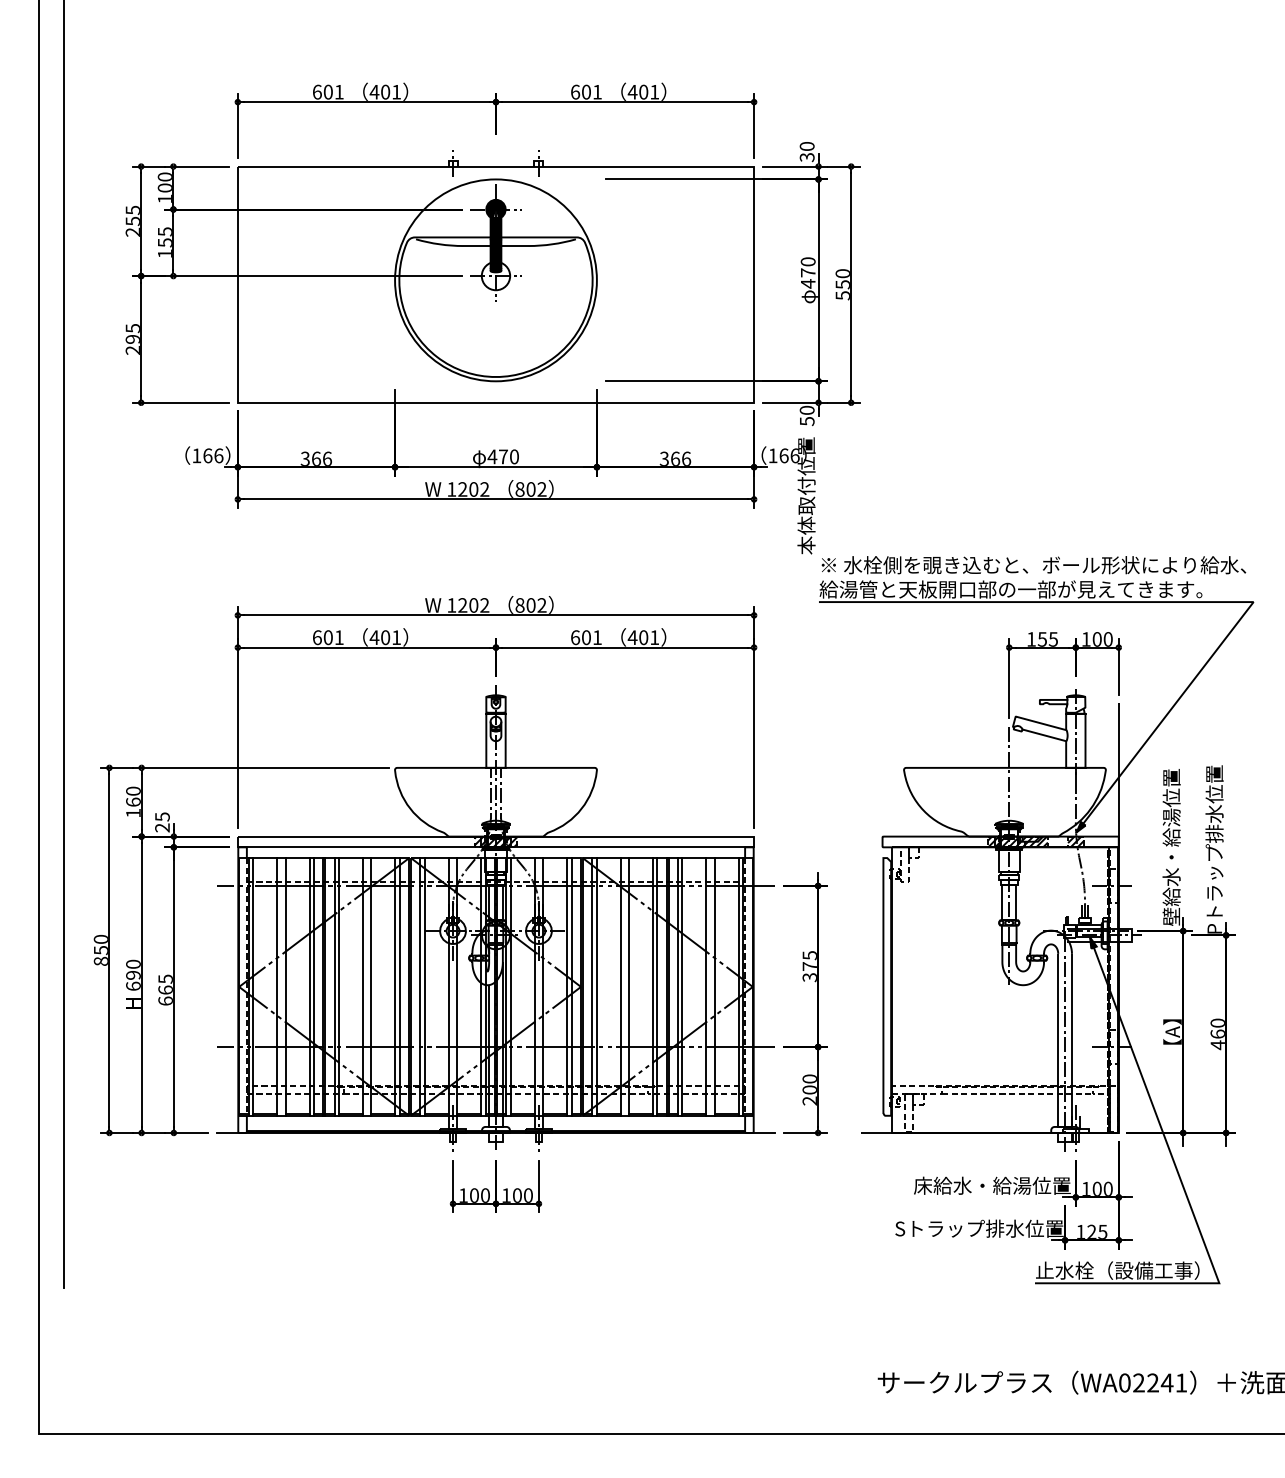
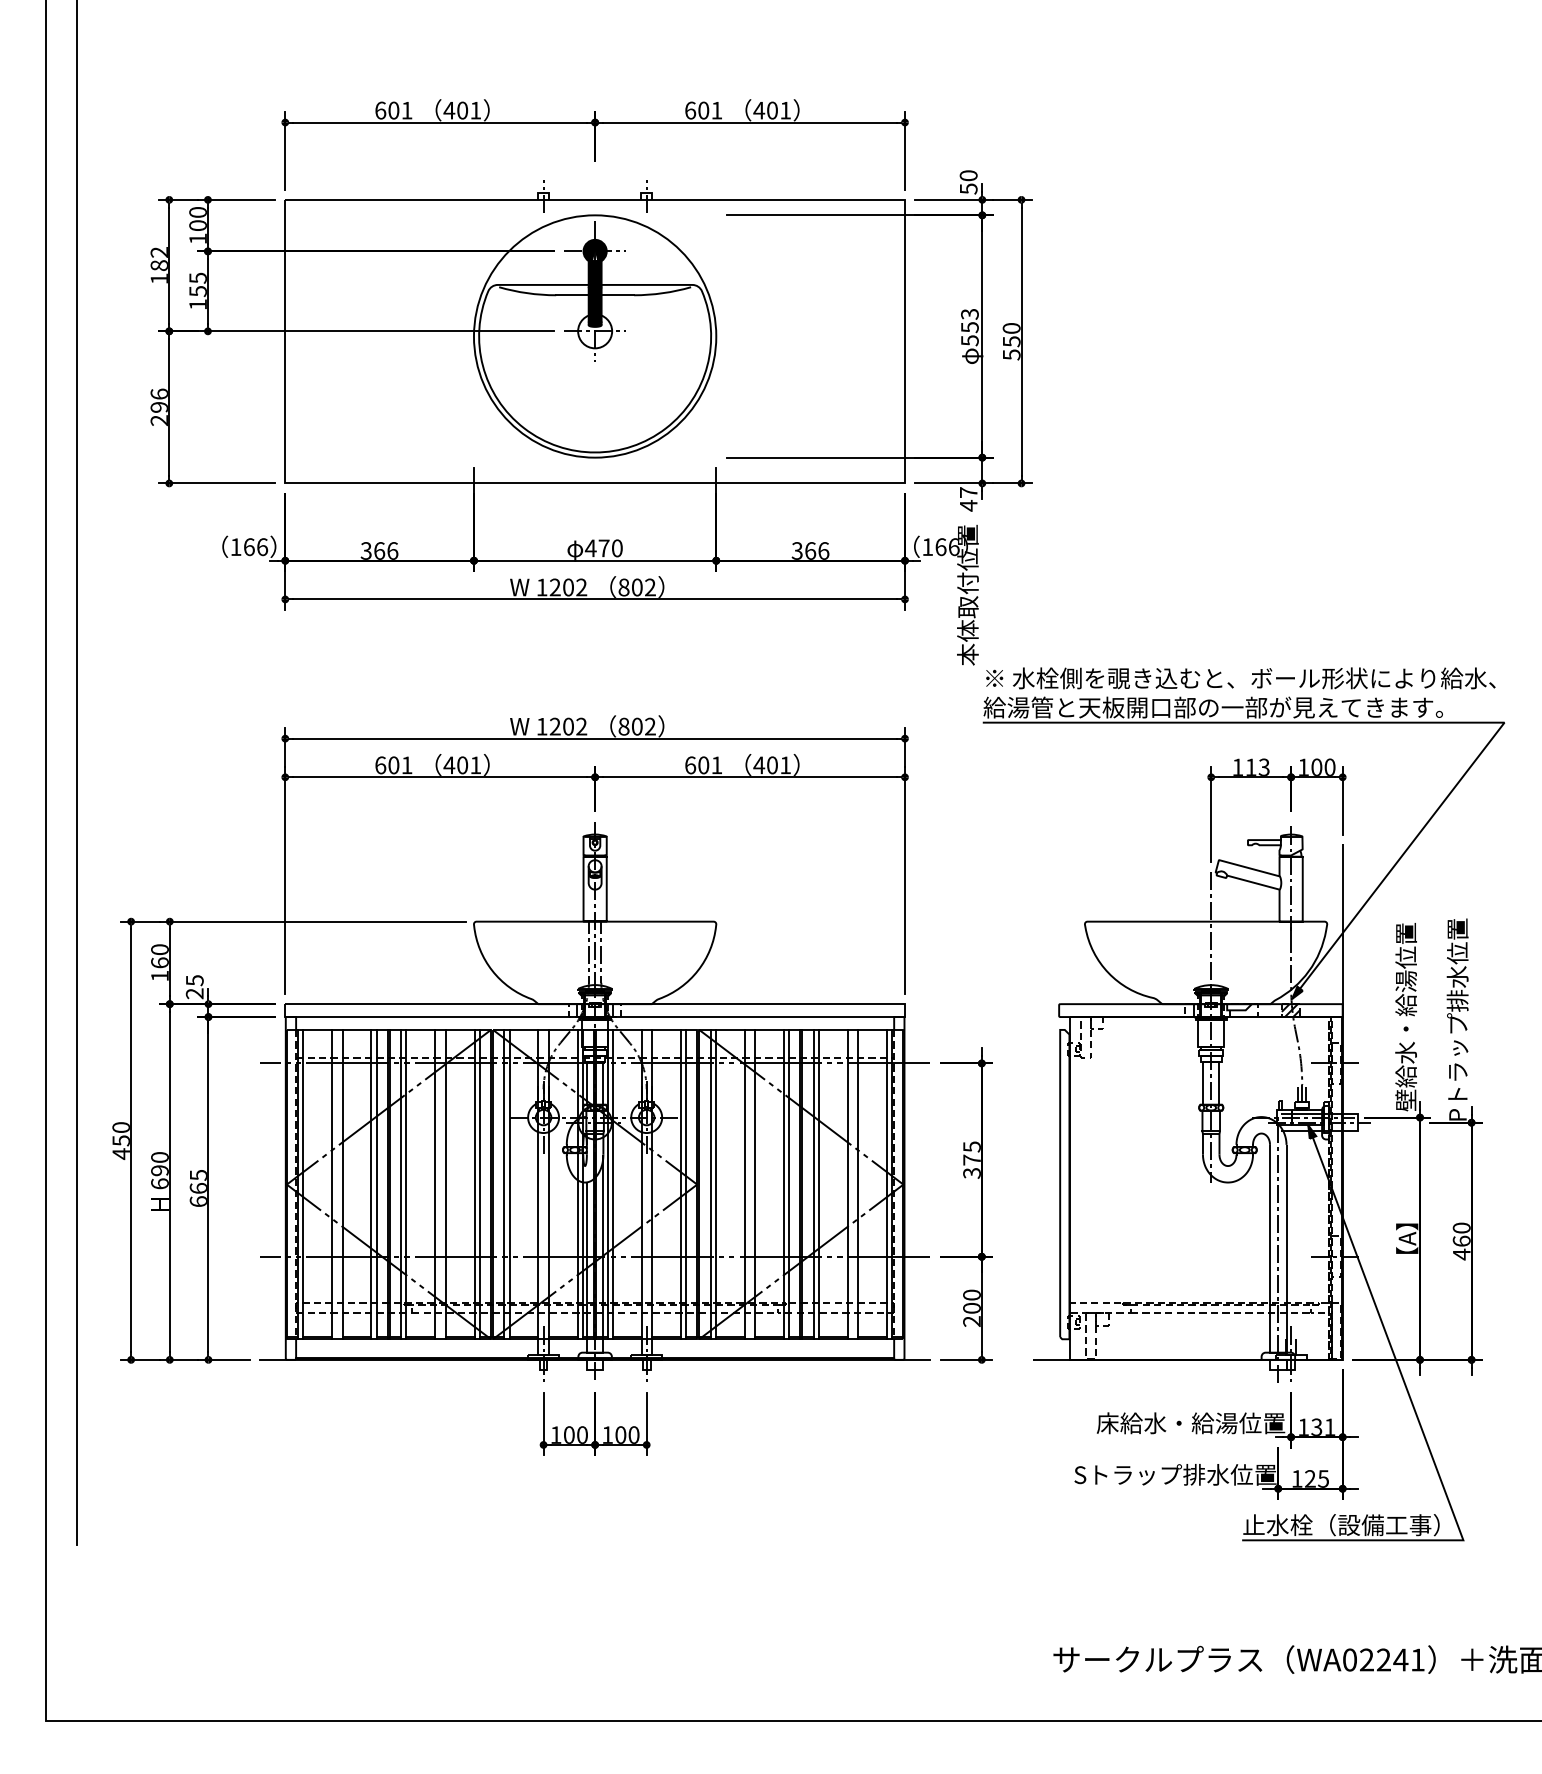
text: (806, 157) -> (967, 188), 30 -> 50
text: (132, 221) -> (158, 265), 255 -> 182
text: (807, 272) -> (969, 327), 470 -> 553
text: (132, 327) -> (158, 393), 295 -> 296
text: (807, 416) -> (968, 499), 50 -> 47
text: (1047, 638) -> (1257, 766), 155 -> 113
hatch: (495, 841) -> (594, 1010), removed
hatch: (1017, 841) -> (1221, 1010), removed
text: (100, 961) -> (120, 1154), 850 -> 450
text: (1102, 1188) -> (1323, 1426), 100 -> 131

